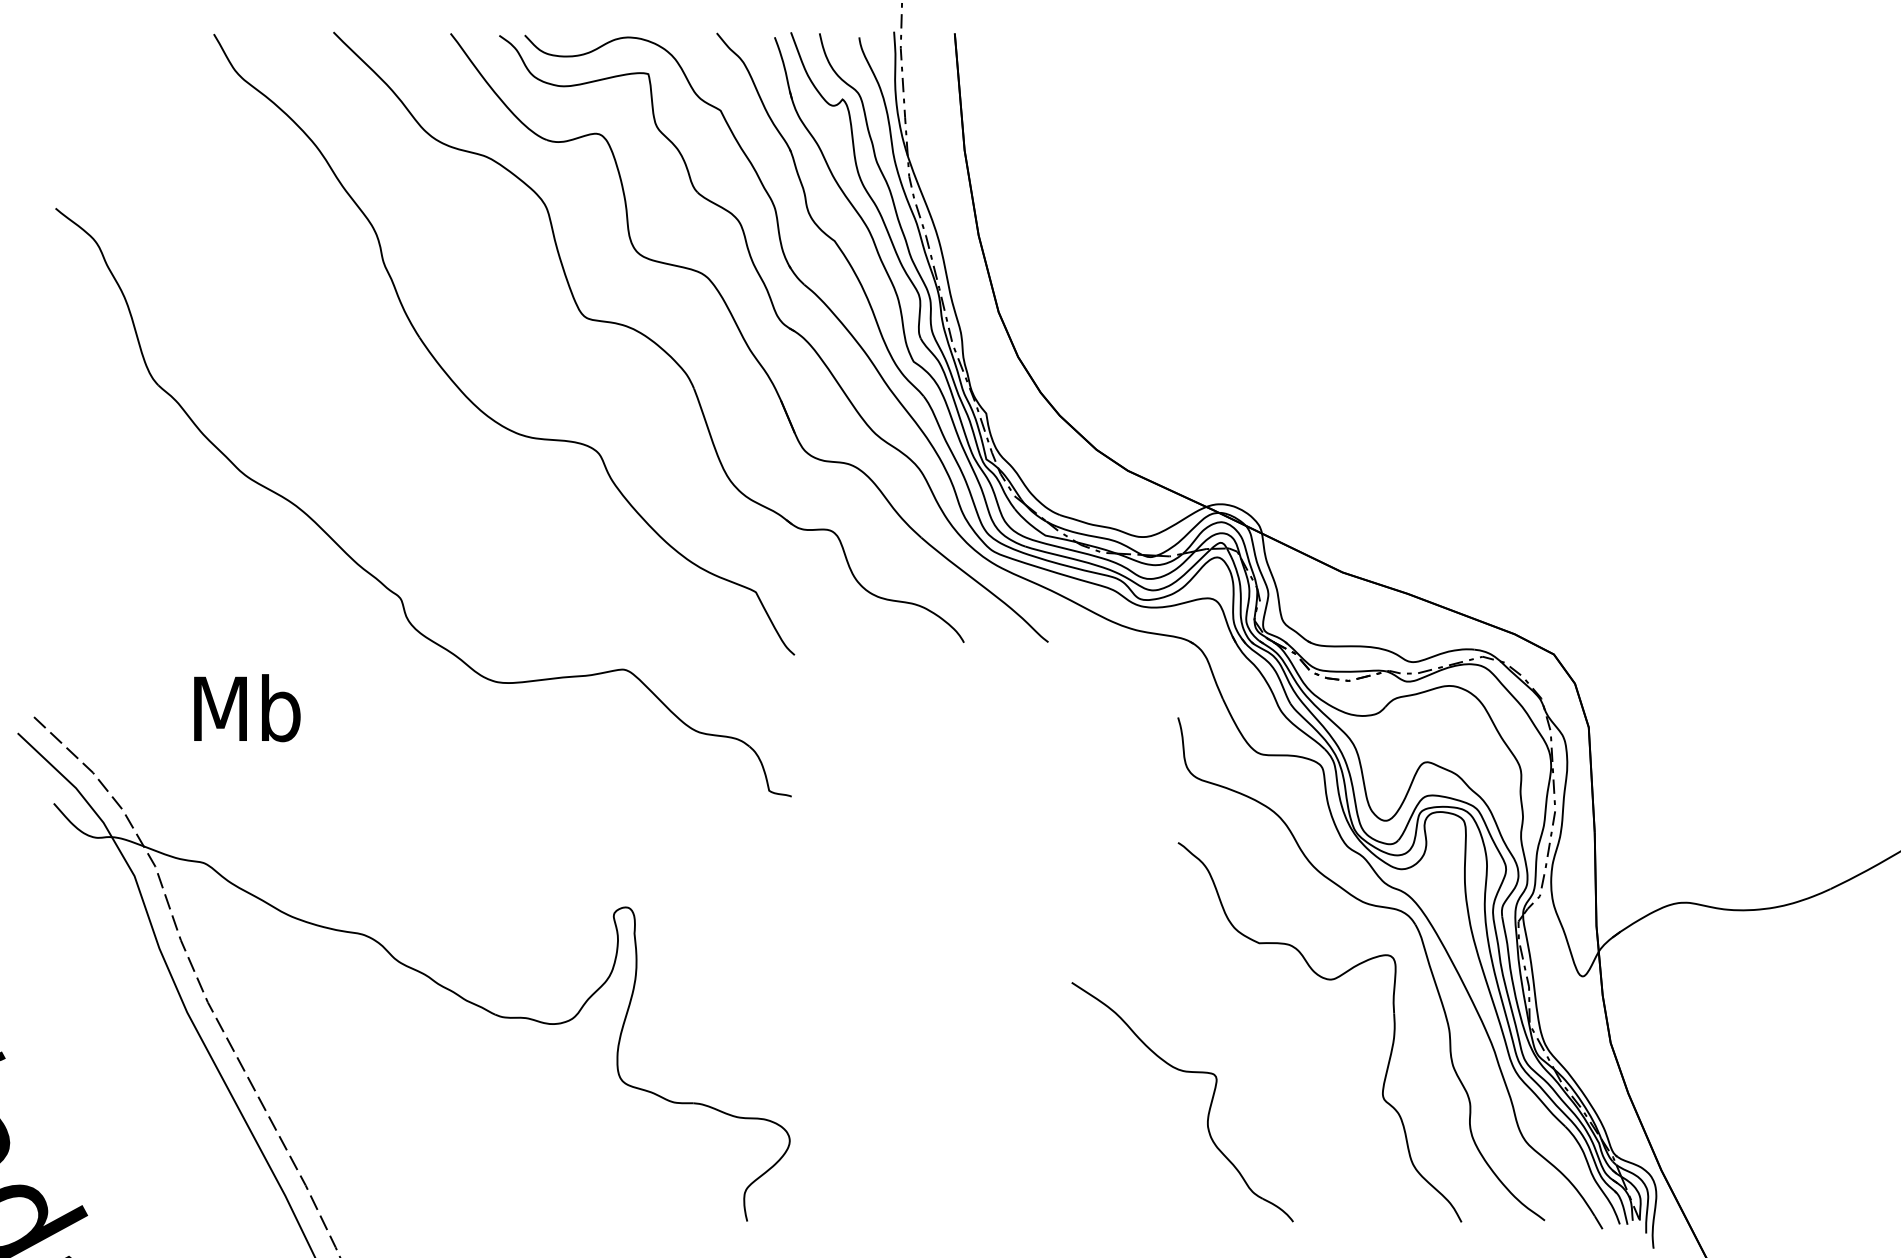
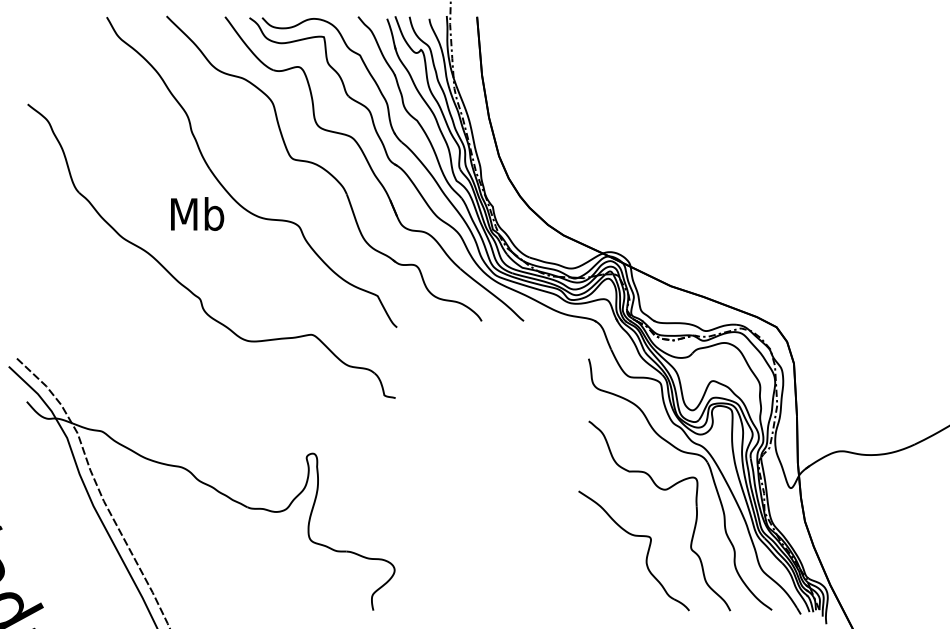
text: (247, 707) -> (197, 213), moved
part: (1207, 1109) -> (646, 554), moved

